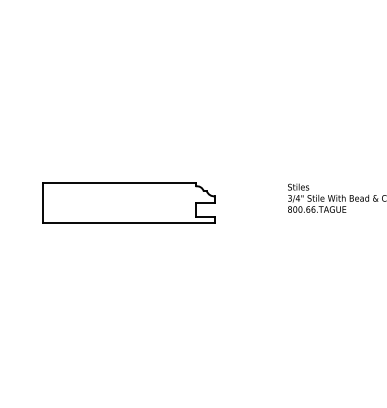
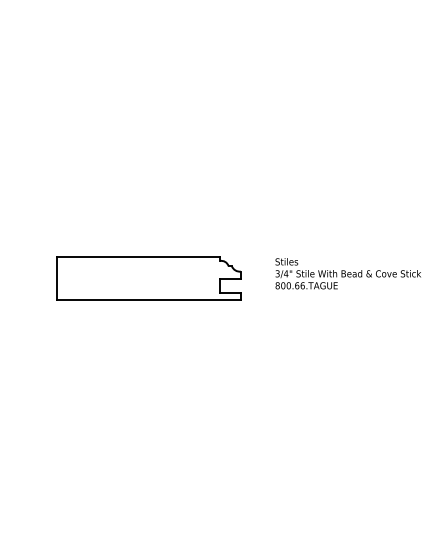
part: (128, 202) -> (148, 278), moved

